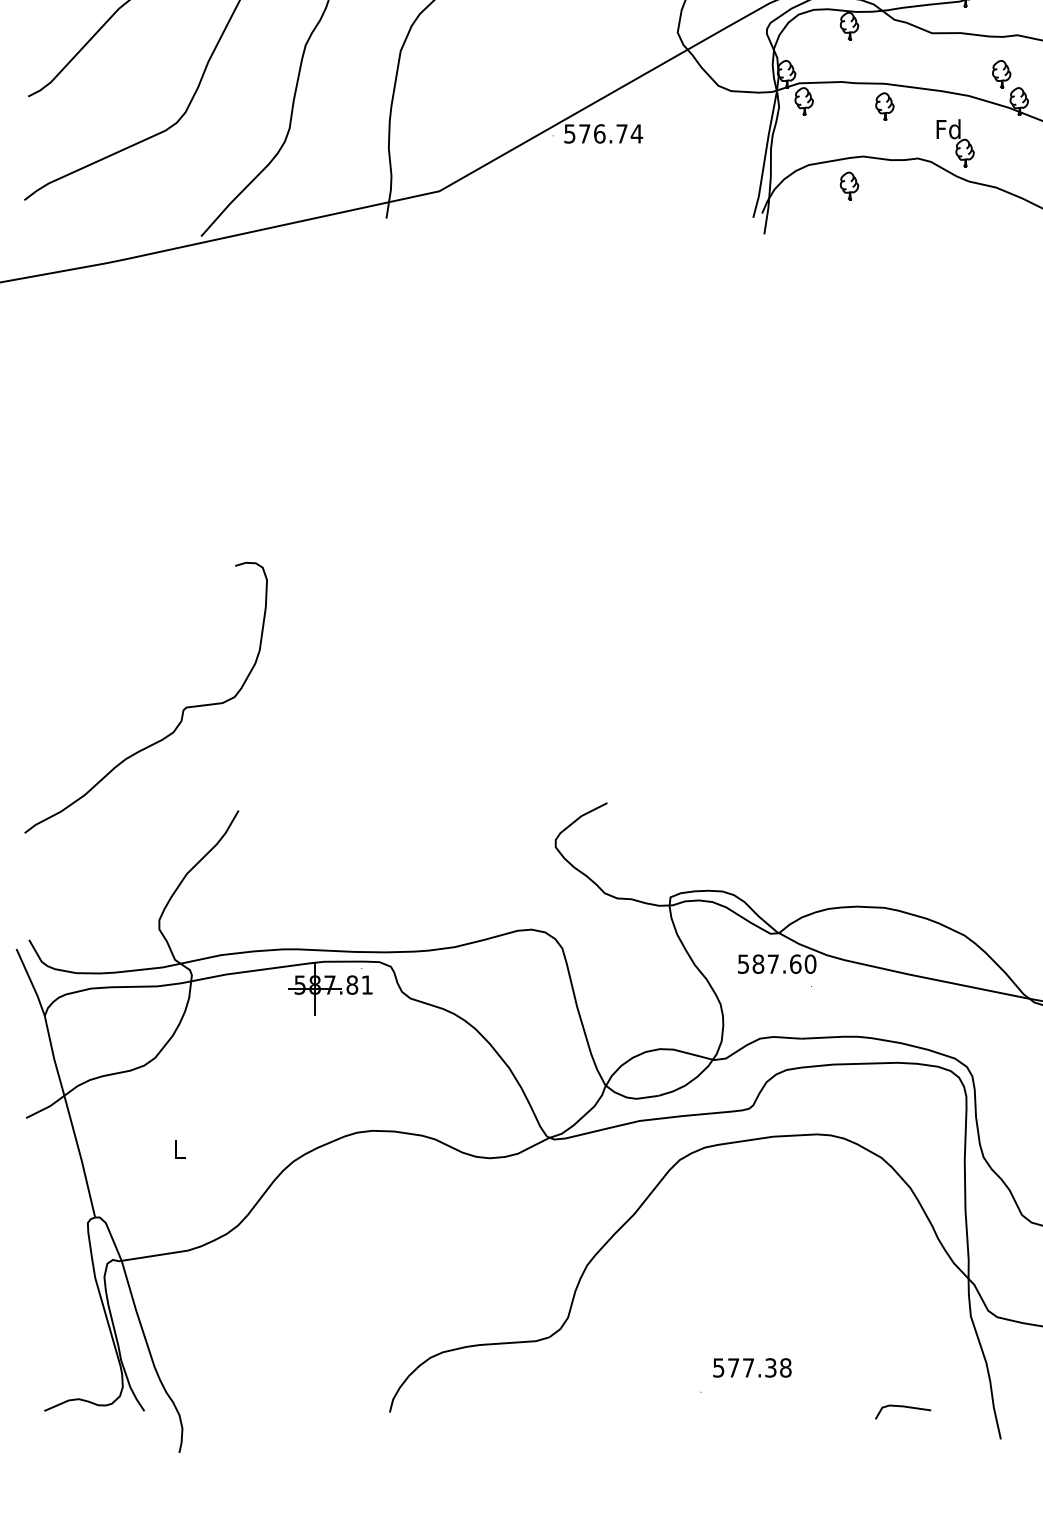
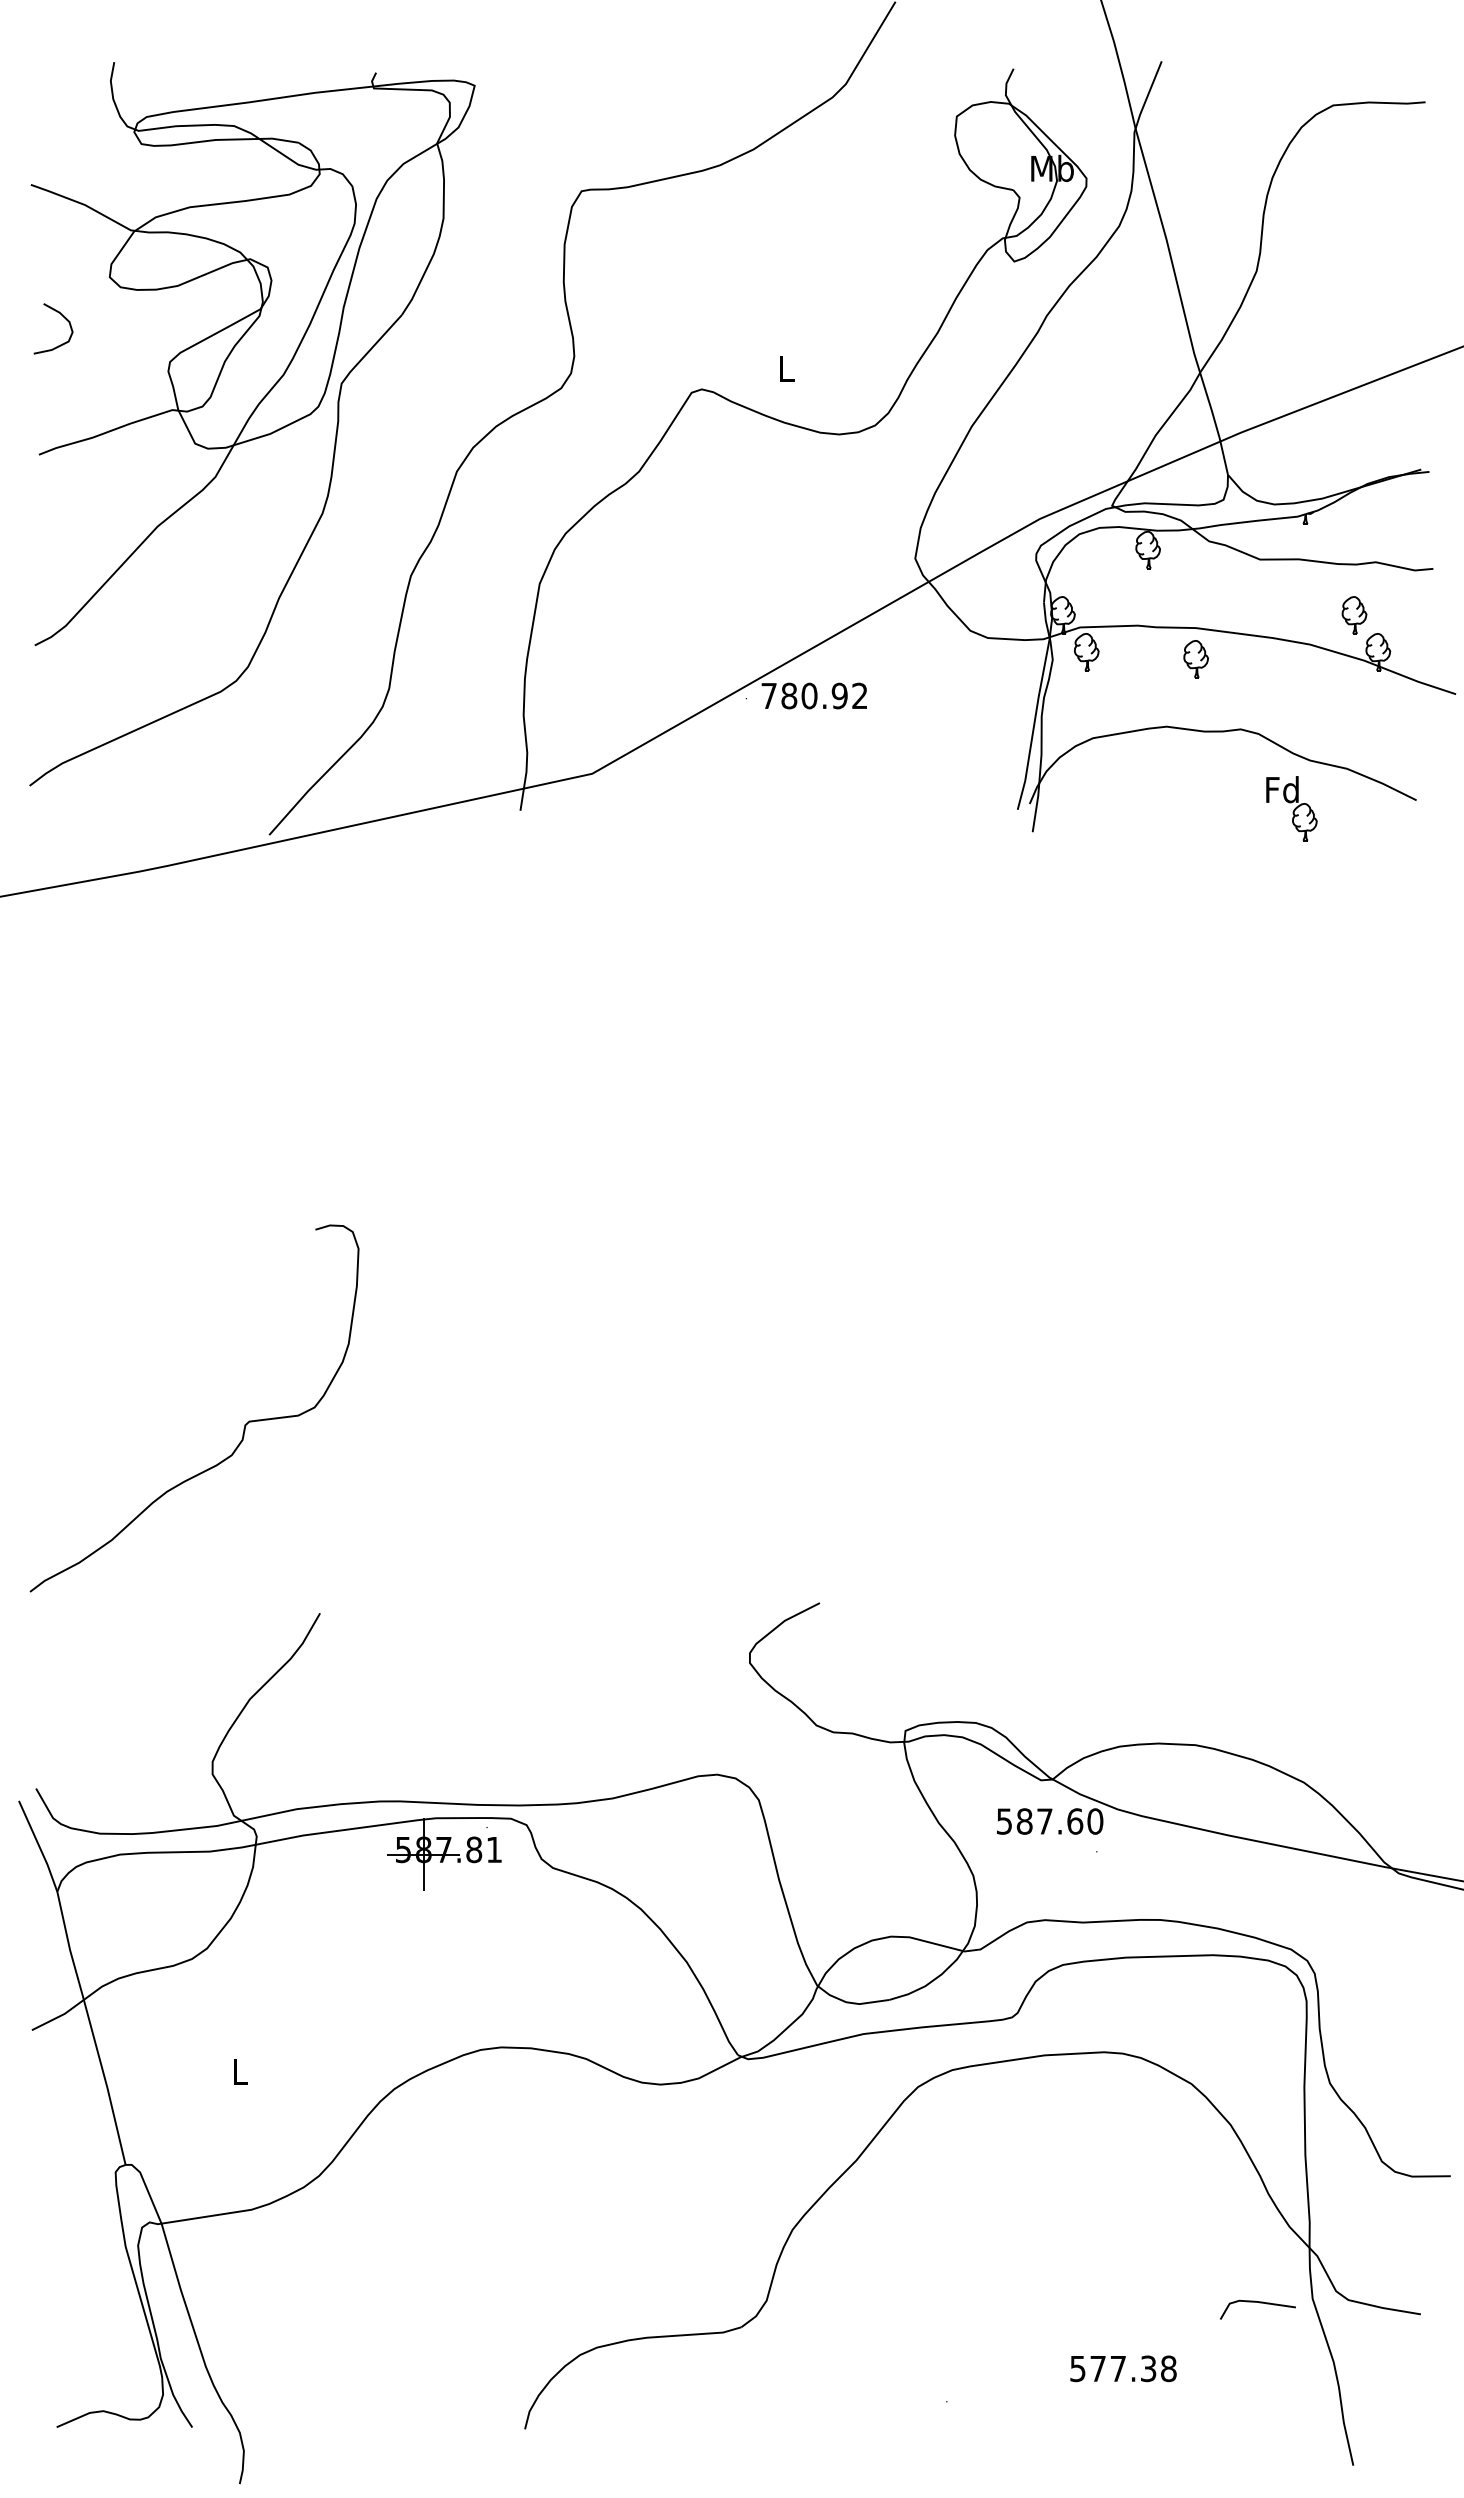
text: (603, 133) -> (814, 695), 576.74 -> 780.92
part: (955, 143) -> (1291, 808), moved
part: (849, 185) -> (1147, 766), removed
curve: (182, 709) -> (244, 1424), moved
text: (752, 1367) -> (1123, 2368), moved
line: (904, 1407) -> (1259, 2303), moved

